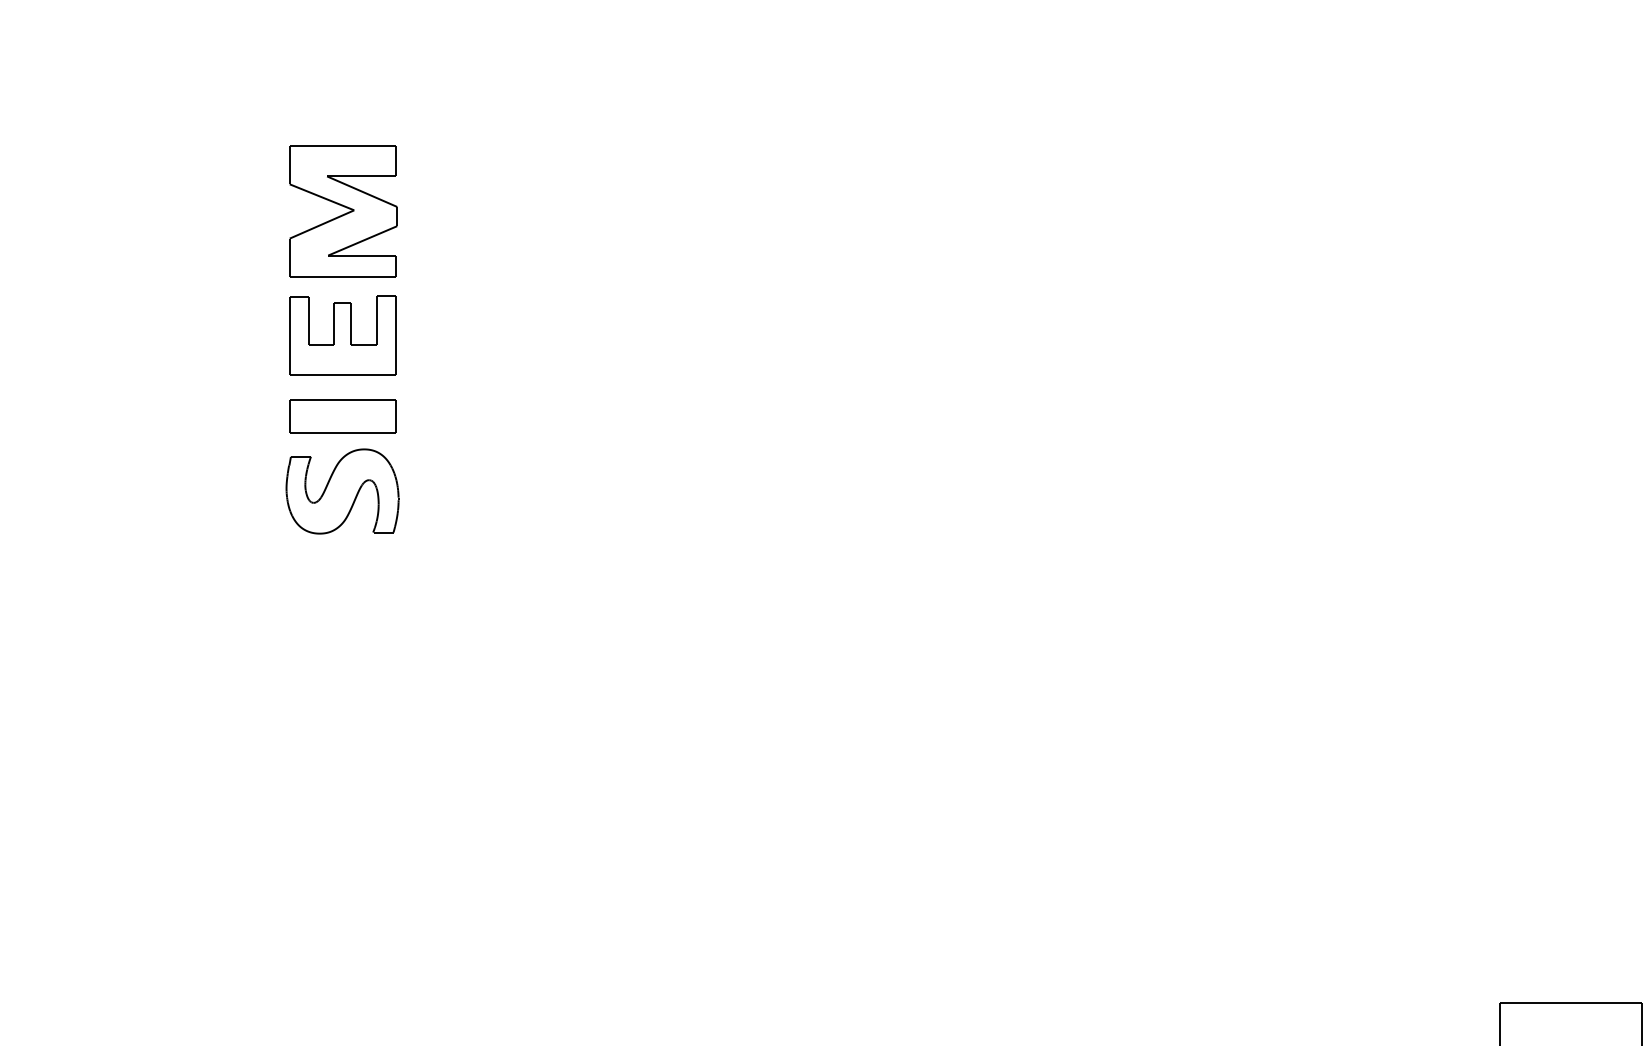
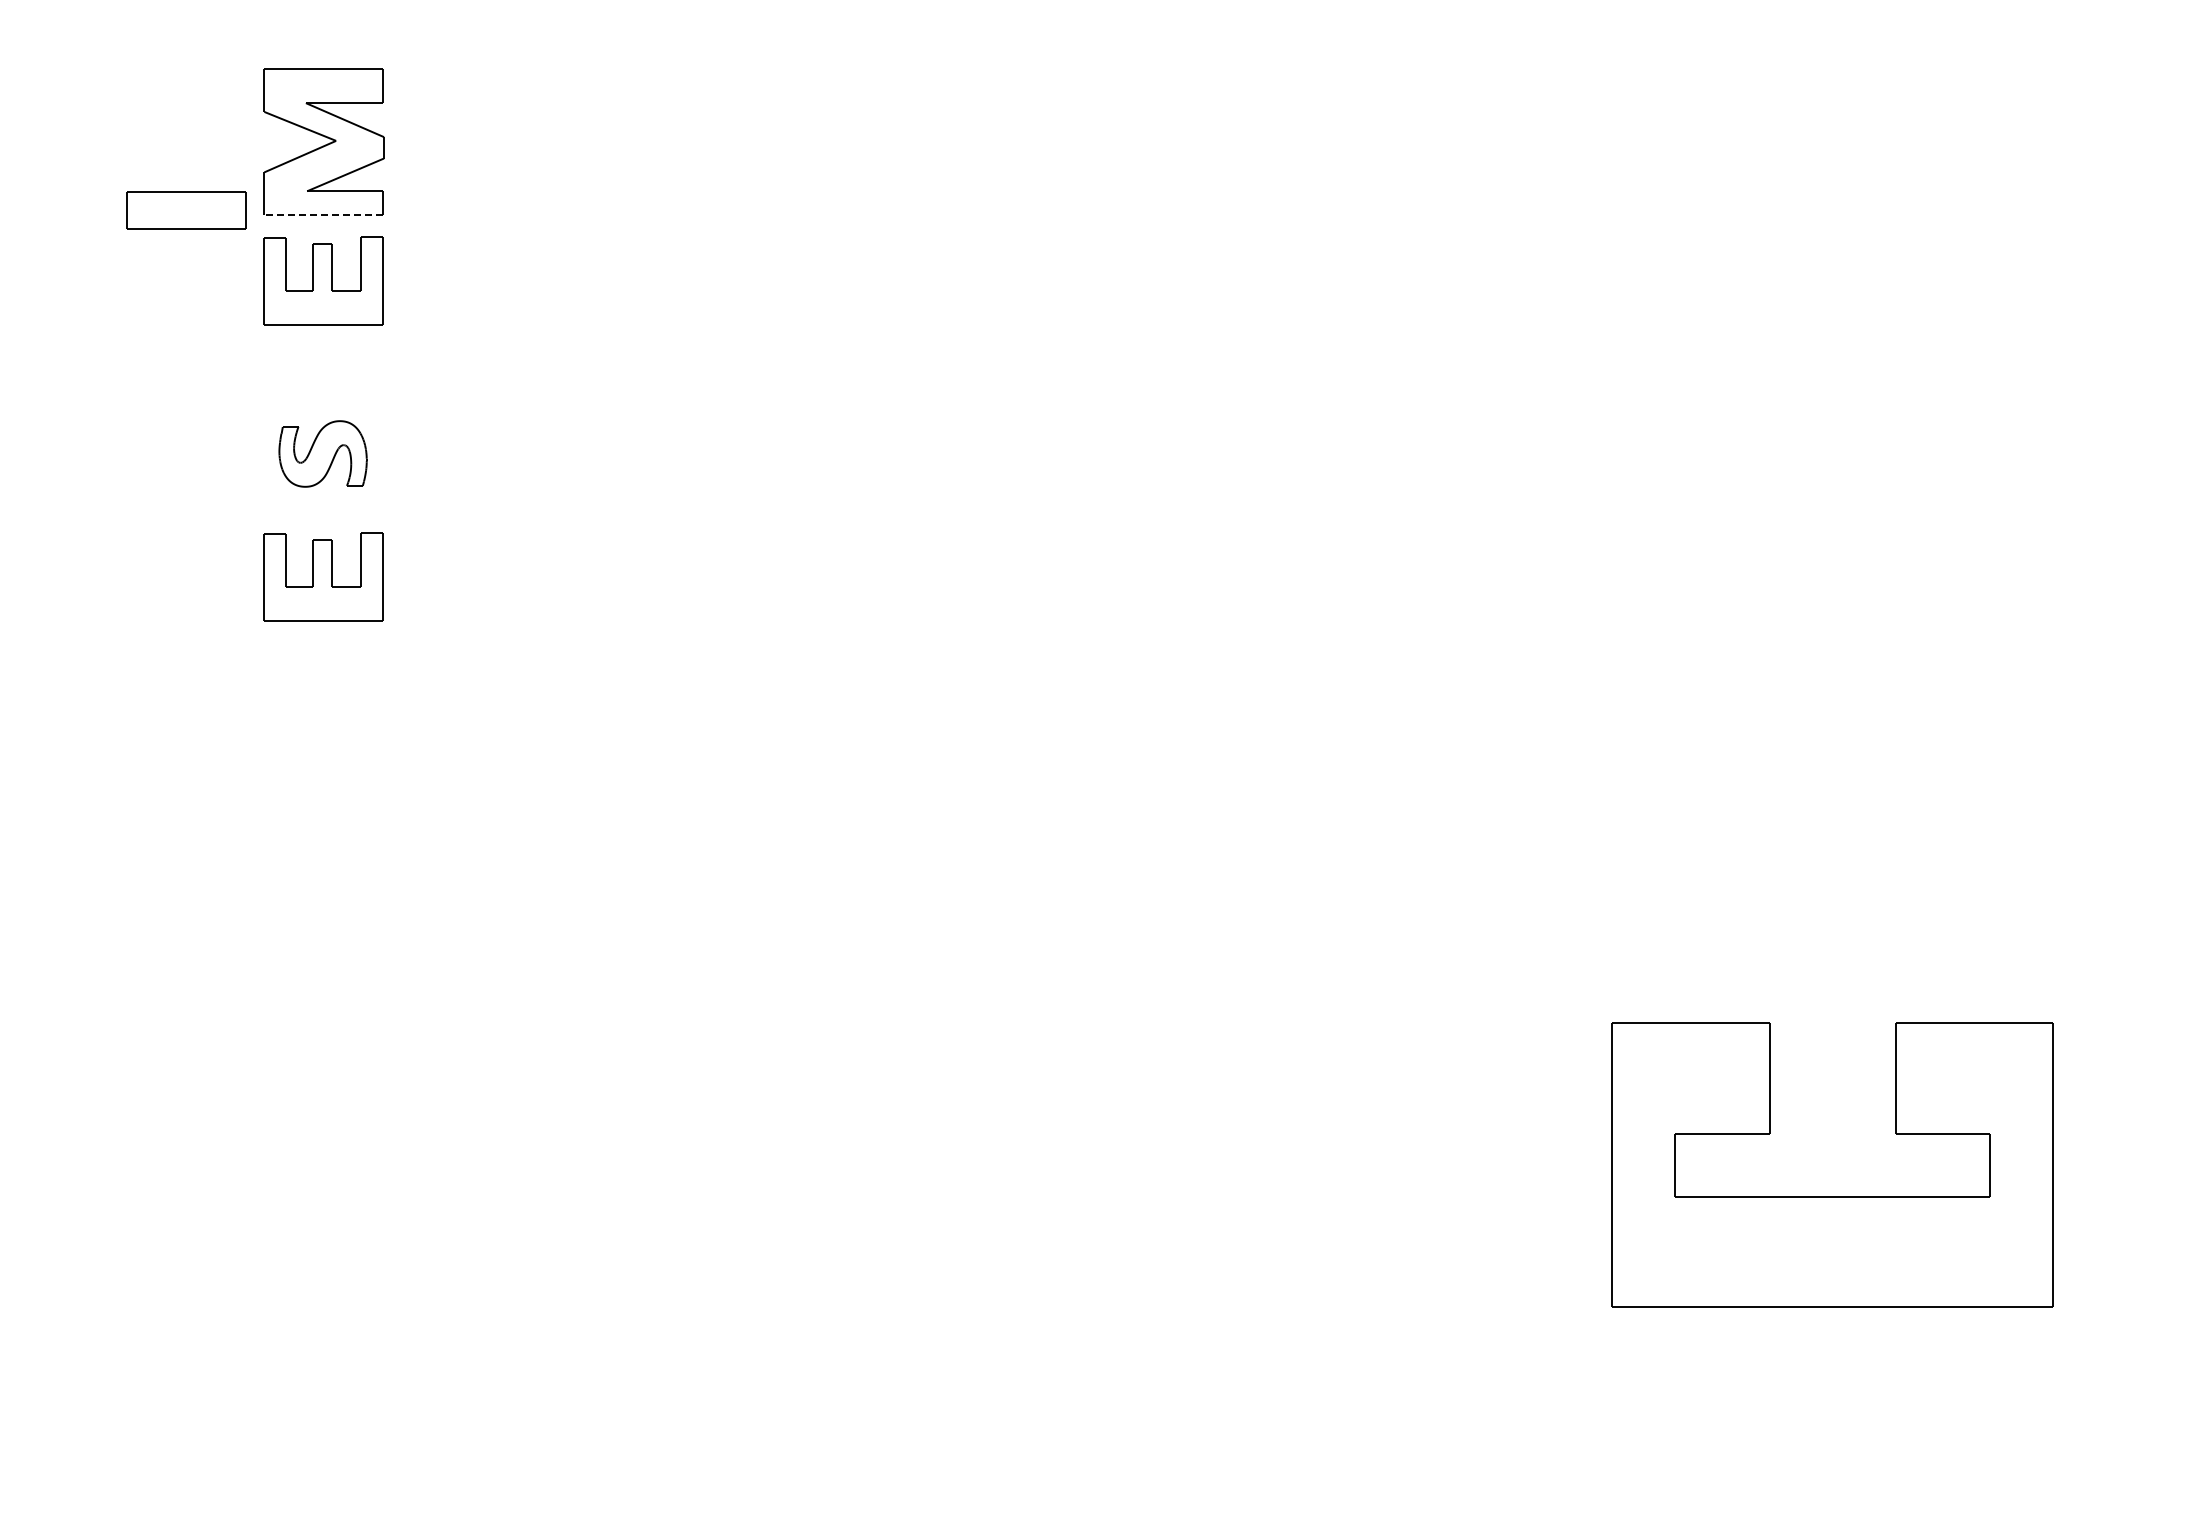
line: (342, 277) -> (323, 215), solid -> dashed
part: (342, 416) -> (186, 210), moved
part: (342, 491) -> (322, 453), size x0.7
part: (342, 601) -> (323, 576), added

